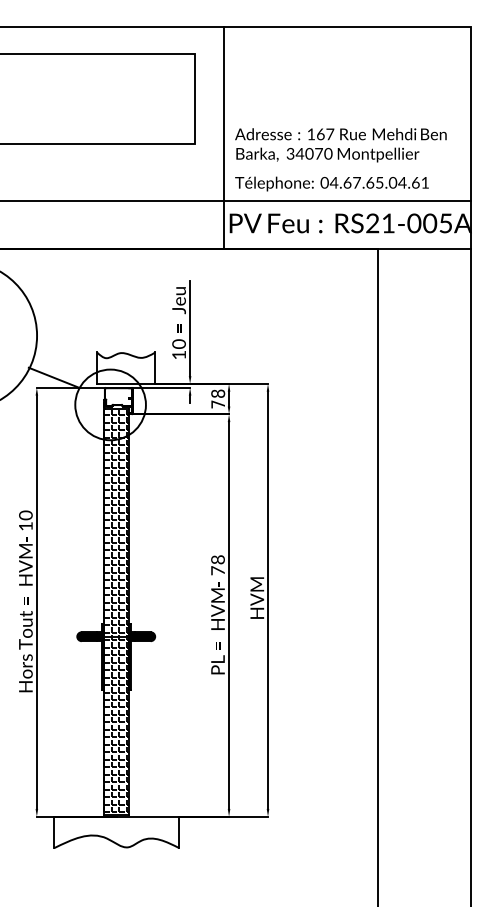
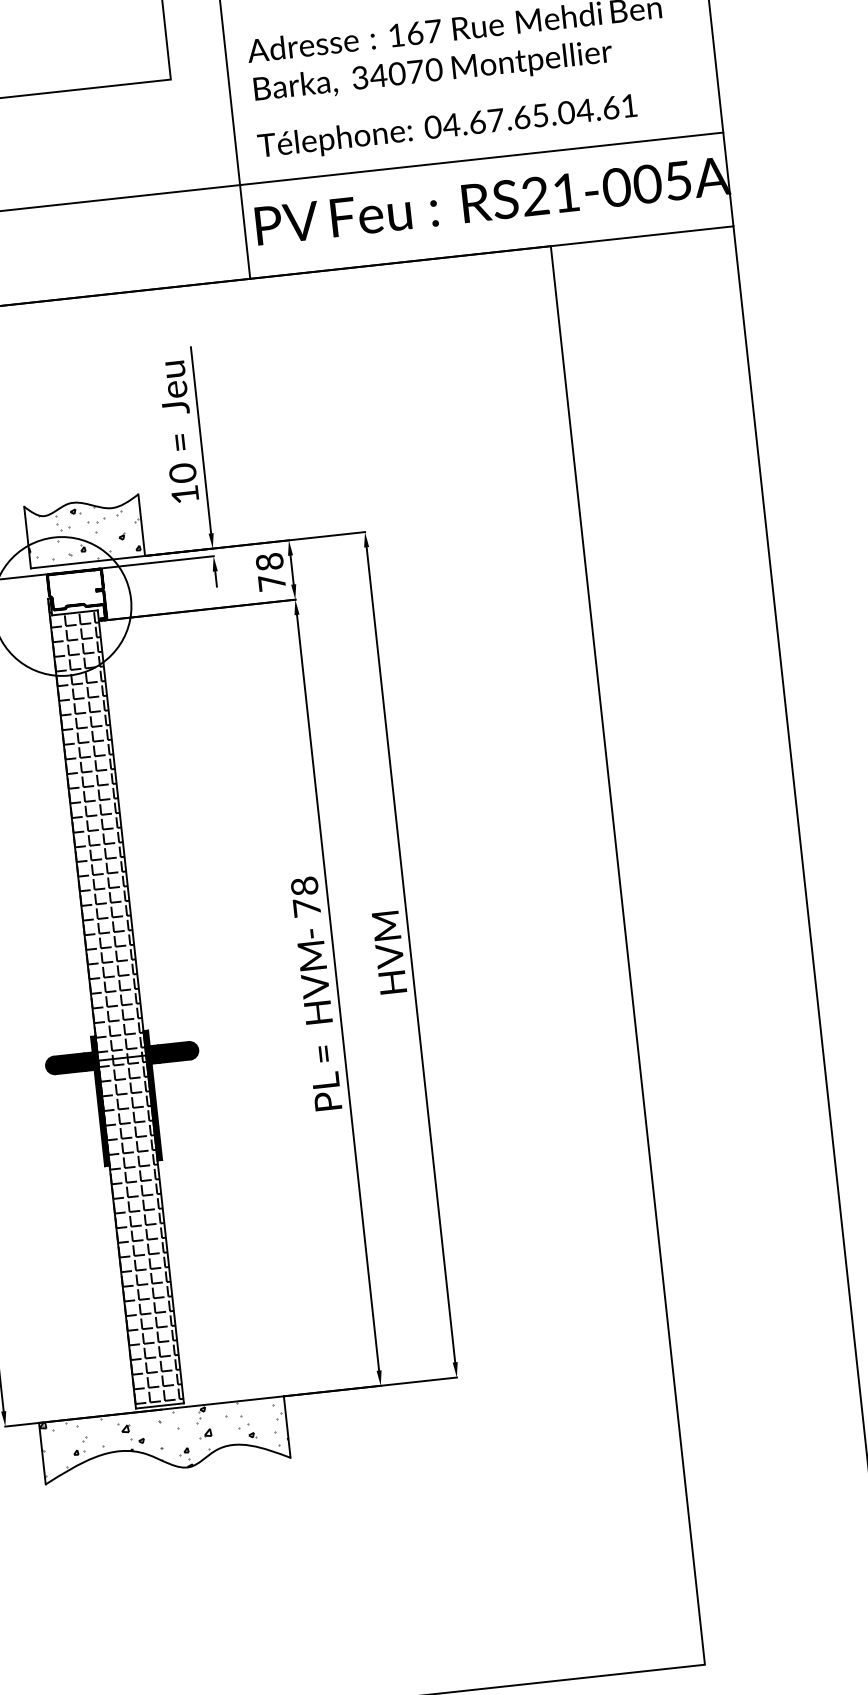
hatch: (125, 369) -> (83, 534), added
hatch: (116, 831) -> (164, 1438), added

